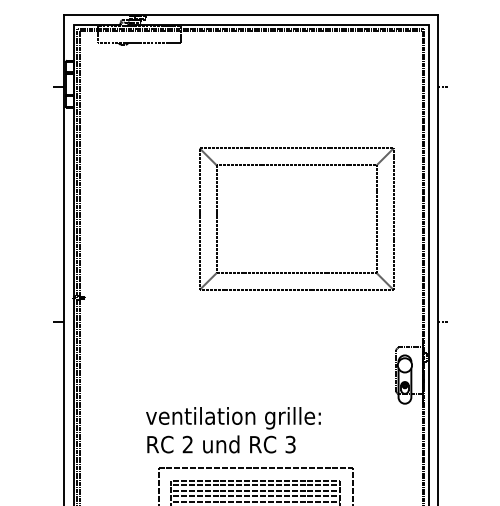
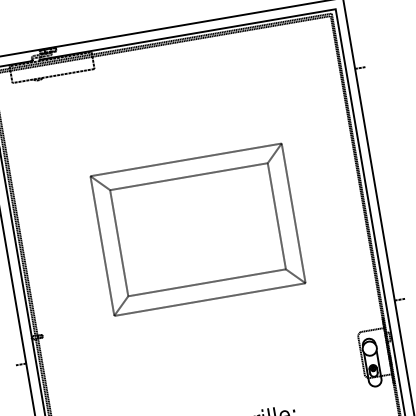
part: (296, 165) -> (188, 176), moved

